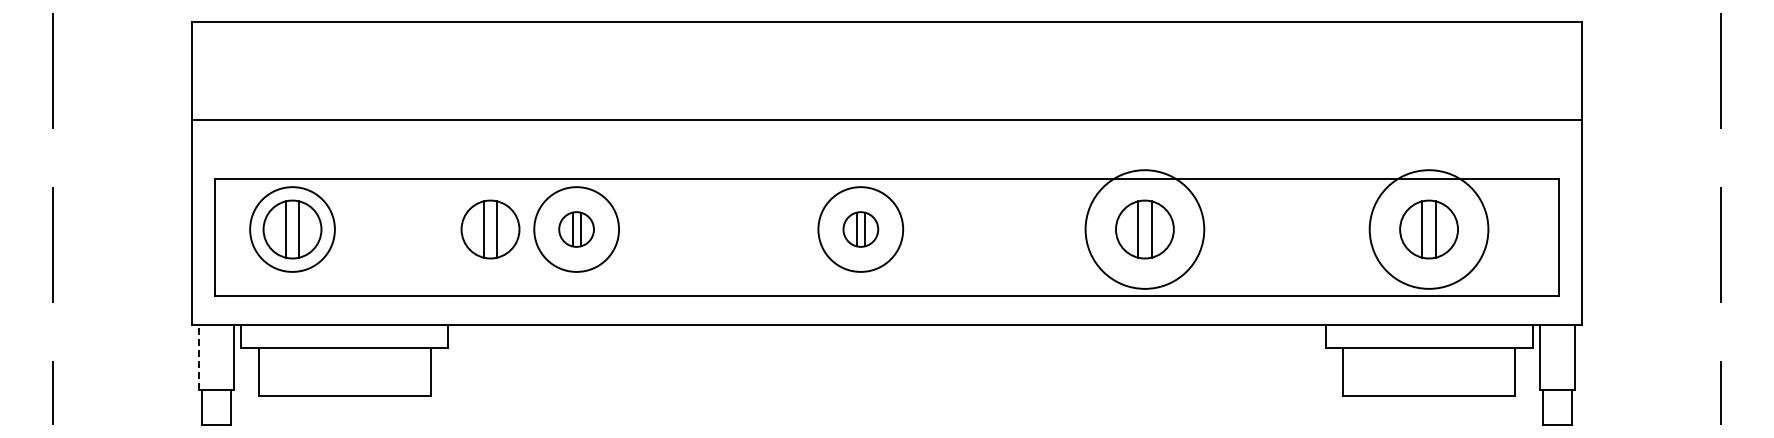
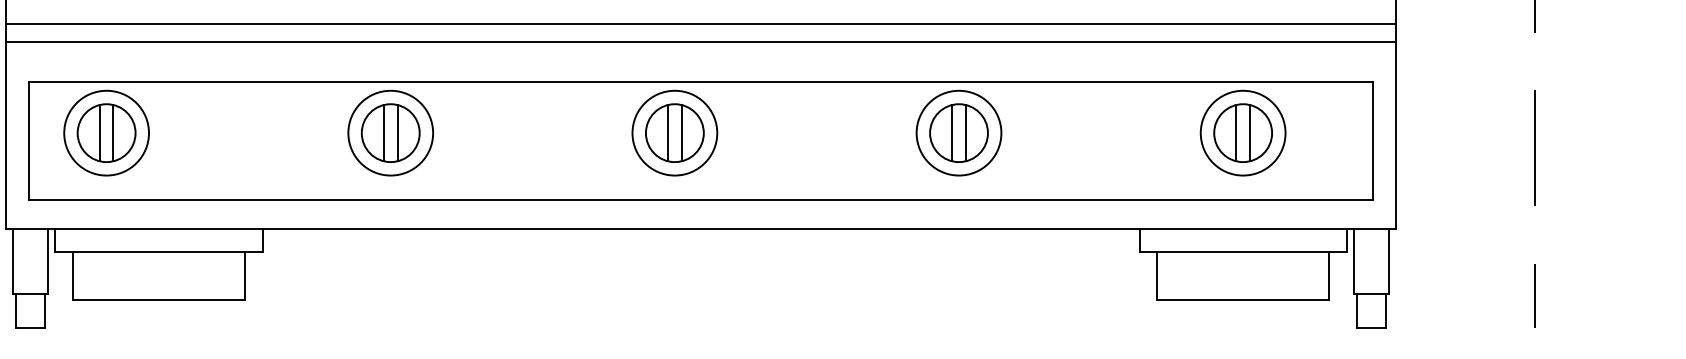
line: (886, 138) -> (700, 42), added
part: (490, 229) -> (304, 133), removed
part: (576, 229) -> (390, 133), size x1.67
part: (860, 229) -> (674, 133), size x1.67
circle: (1144, 229) -> (958, 133), size x0.71
circle: (1428, 229) -> (1242, 133), size x0.71
line: (199, 357) -> (13, 261), dashed -> solid

